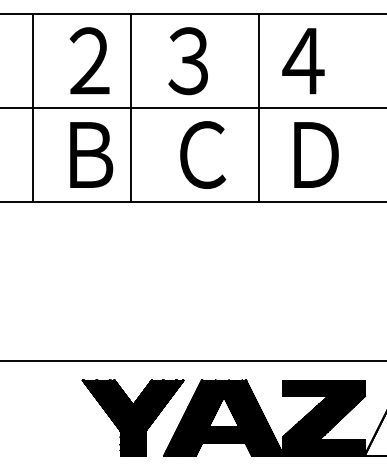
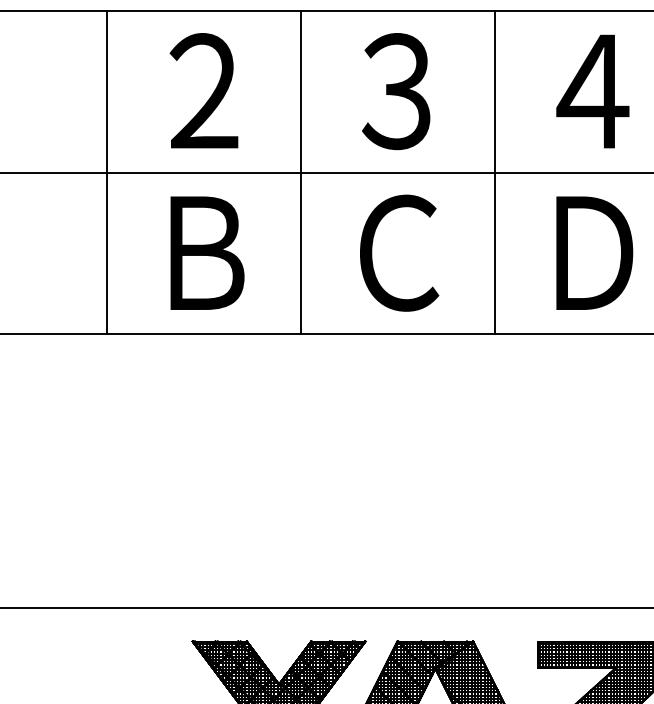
text: (187, 61) -> (394, 92), moved
text: (303, 61) -> (592, 92), moved
line: (130, 108) -> (300, 173), moved

